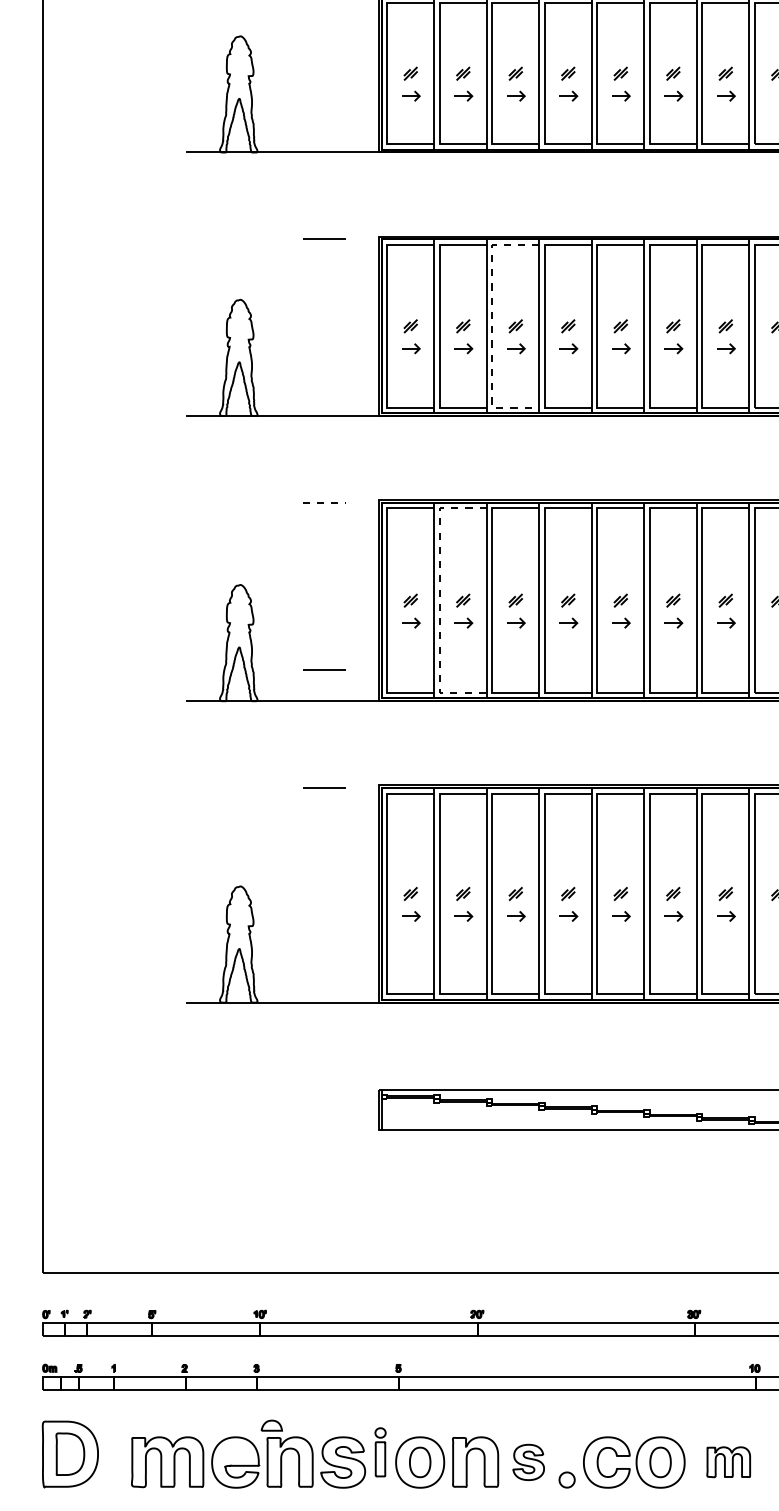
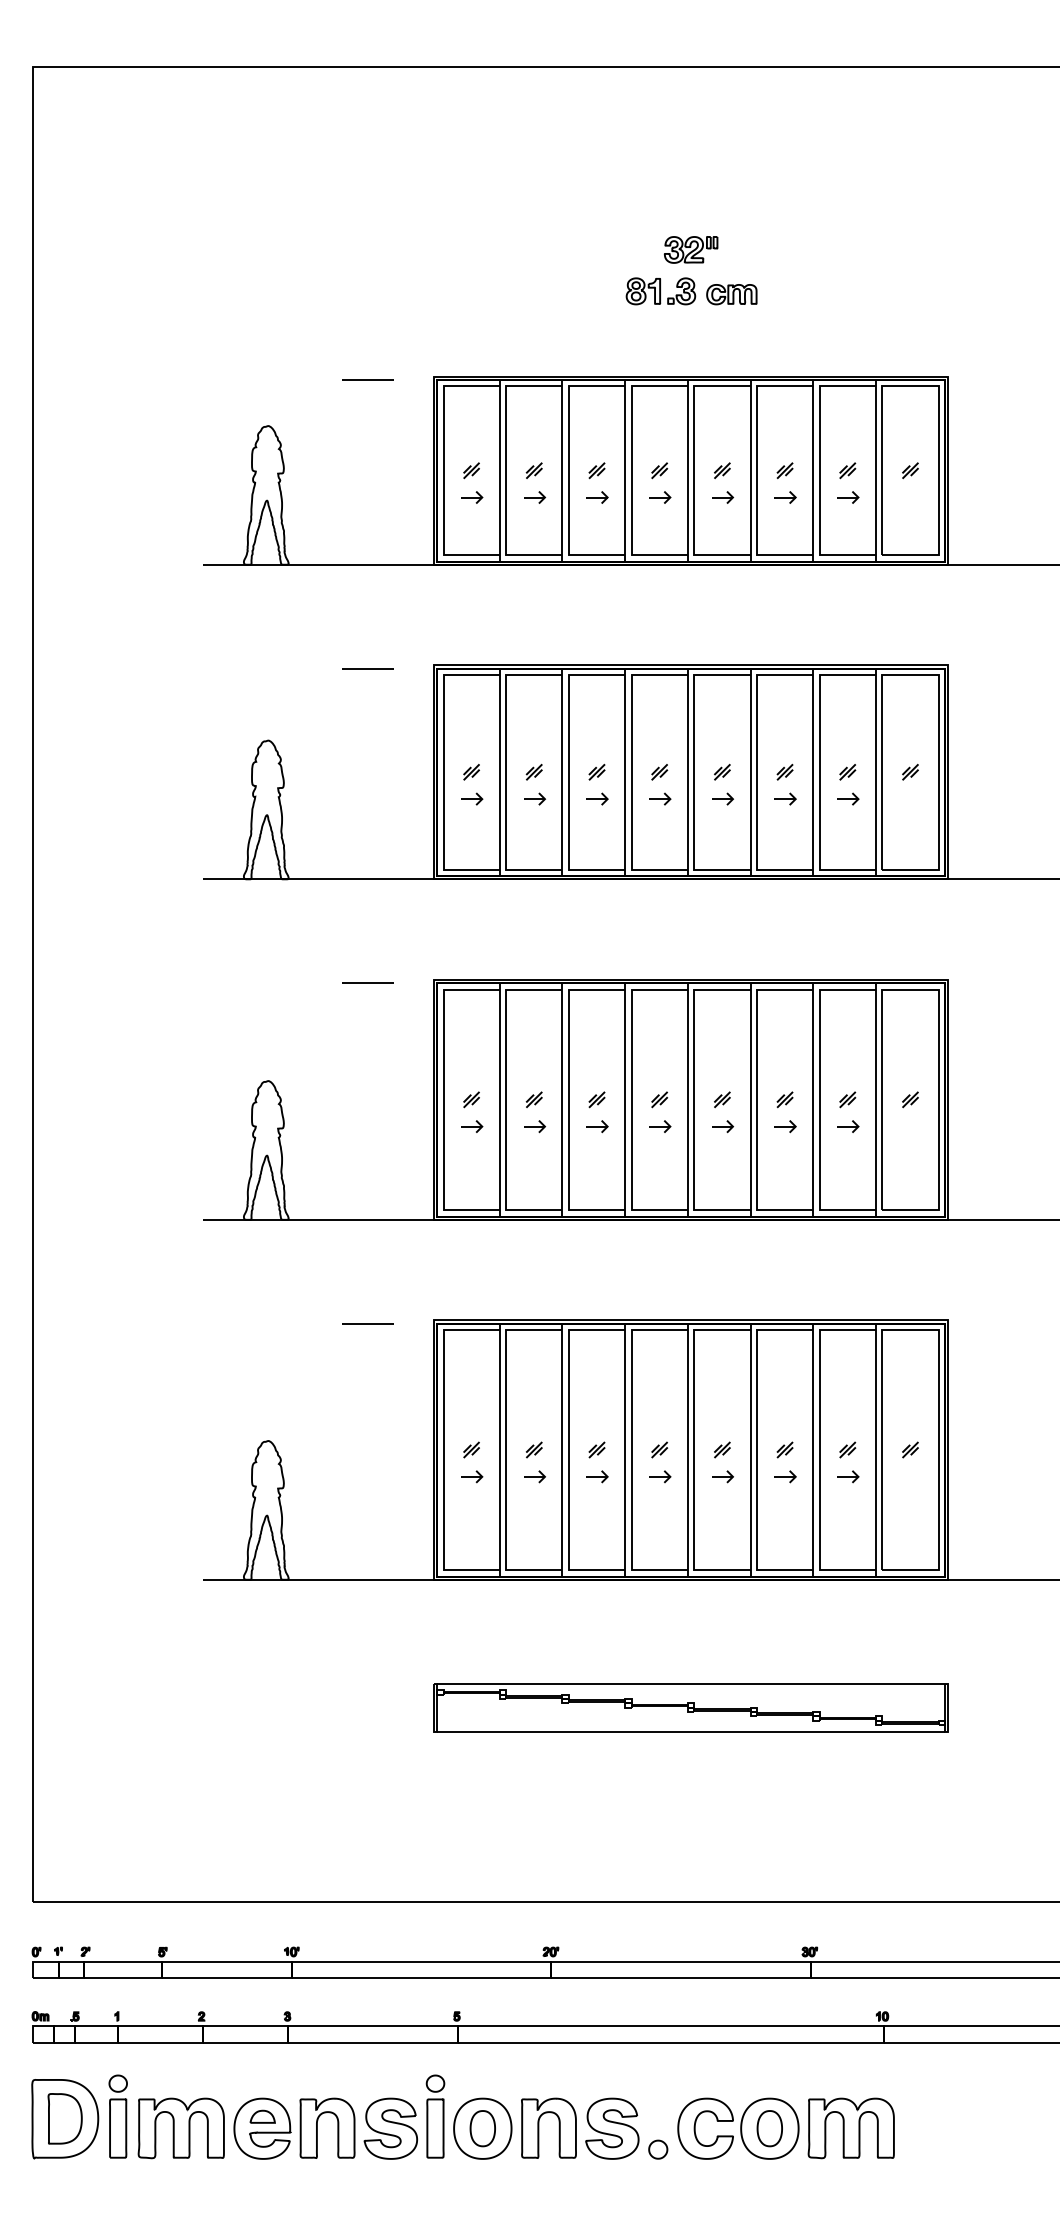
line: (491, 326) -> (568, 772), dashed -> solid
line: (324, 503) -> (368, 983), dashed -> solid
line: (440, 601) -> (506, 1100), dashed -> solid
line: (323, 669) -> (367, 1182), removed
part: (271, 1425) -> (262, 2116), moved
part: (114, 1452) -> (117, 2116), added
part: (380, 1452) -> (435, 2116), size x1.43
part: (528, 1462) -> (612, 2128), size x1.43
part: (728, 1462) -> (850, 2128), size x1.67

